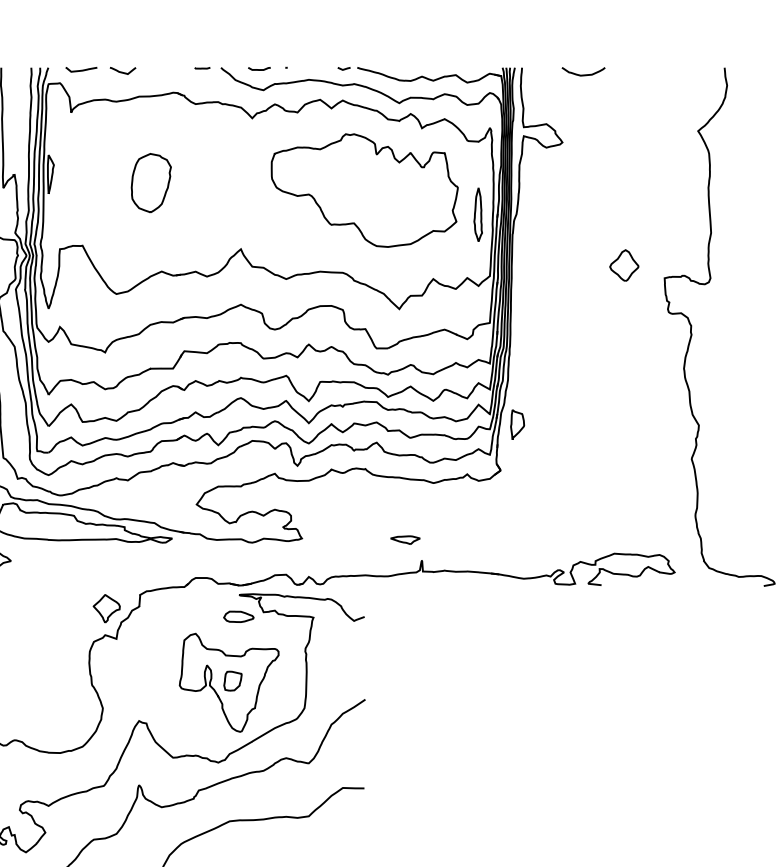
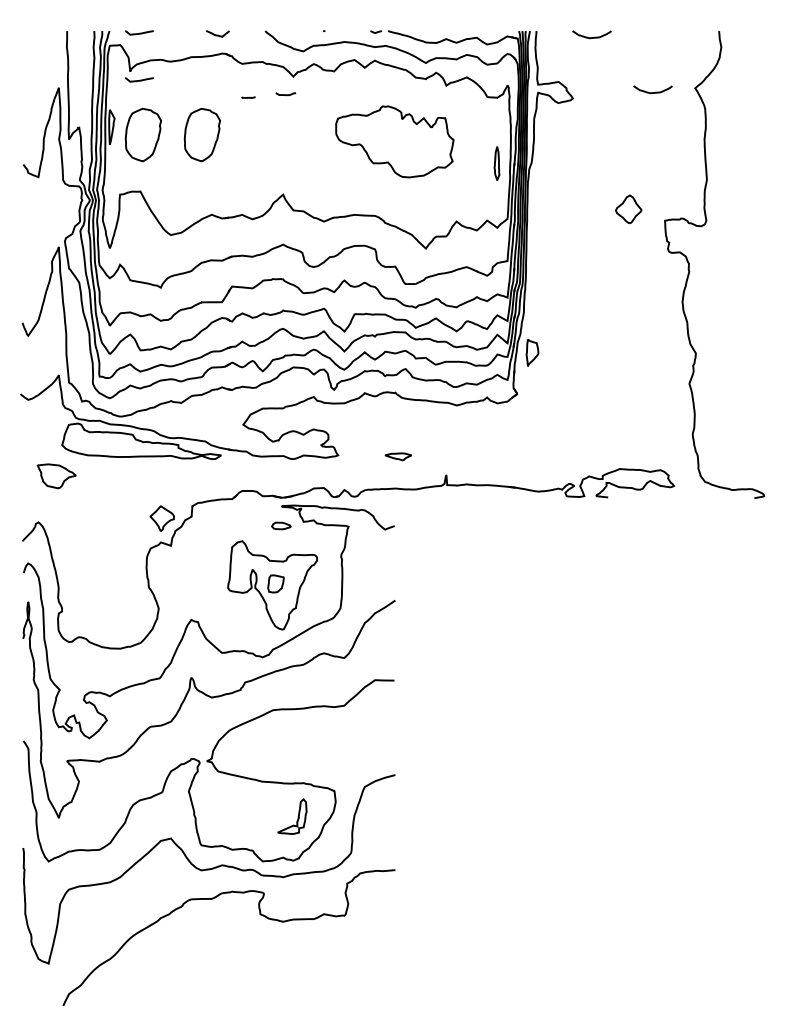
line: (202, 68) -> (248, 97), moved
curve: (259, 69) -> (285, 94), moved
curve: (122, 71) -> (217, 34), moved
curve: (81, 121) -> (139, 79), added
curve: (650, 135) -> (652, 92), added
part: (84, 182) -> (142, 134), added
part: (364, 190) -> (394, 141), size x0.7
part: (477, 214) -> (496, 163), size x0.7
part: (404, 539) -> (397, 456), moved
part: (239, 616) -> (281, 525), size x0.7

